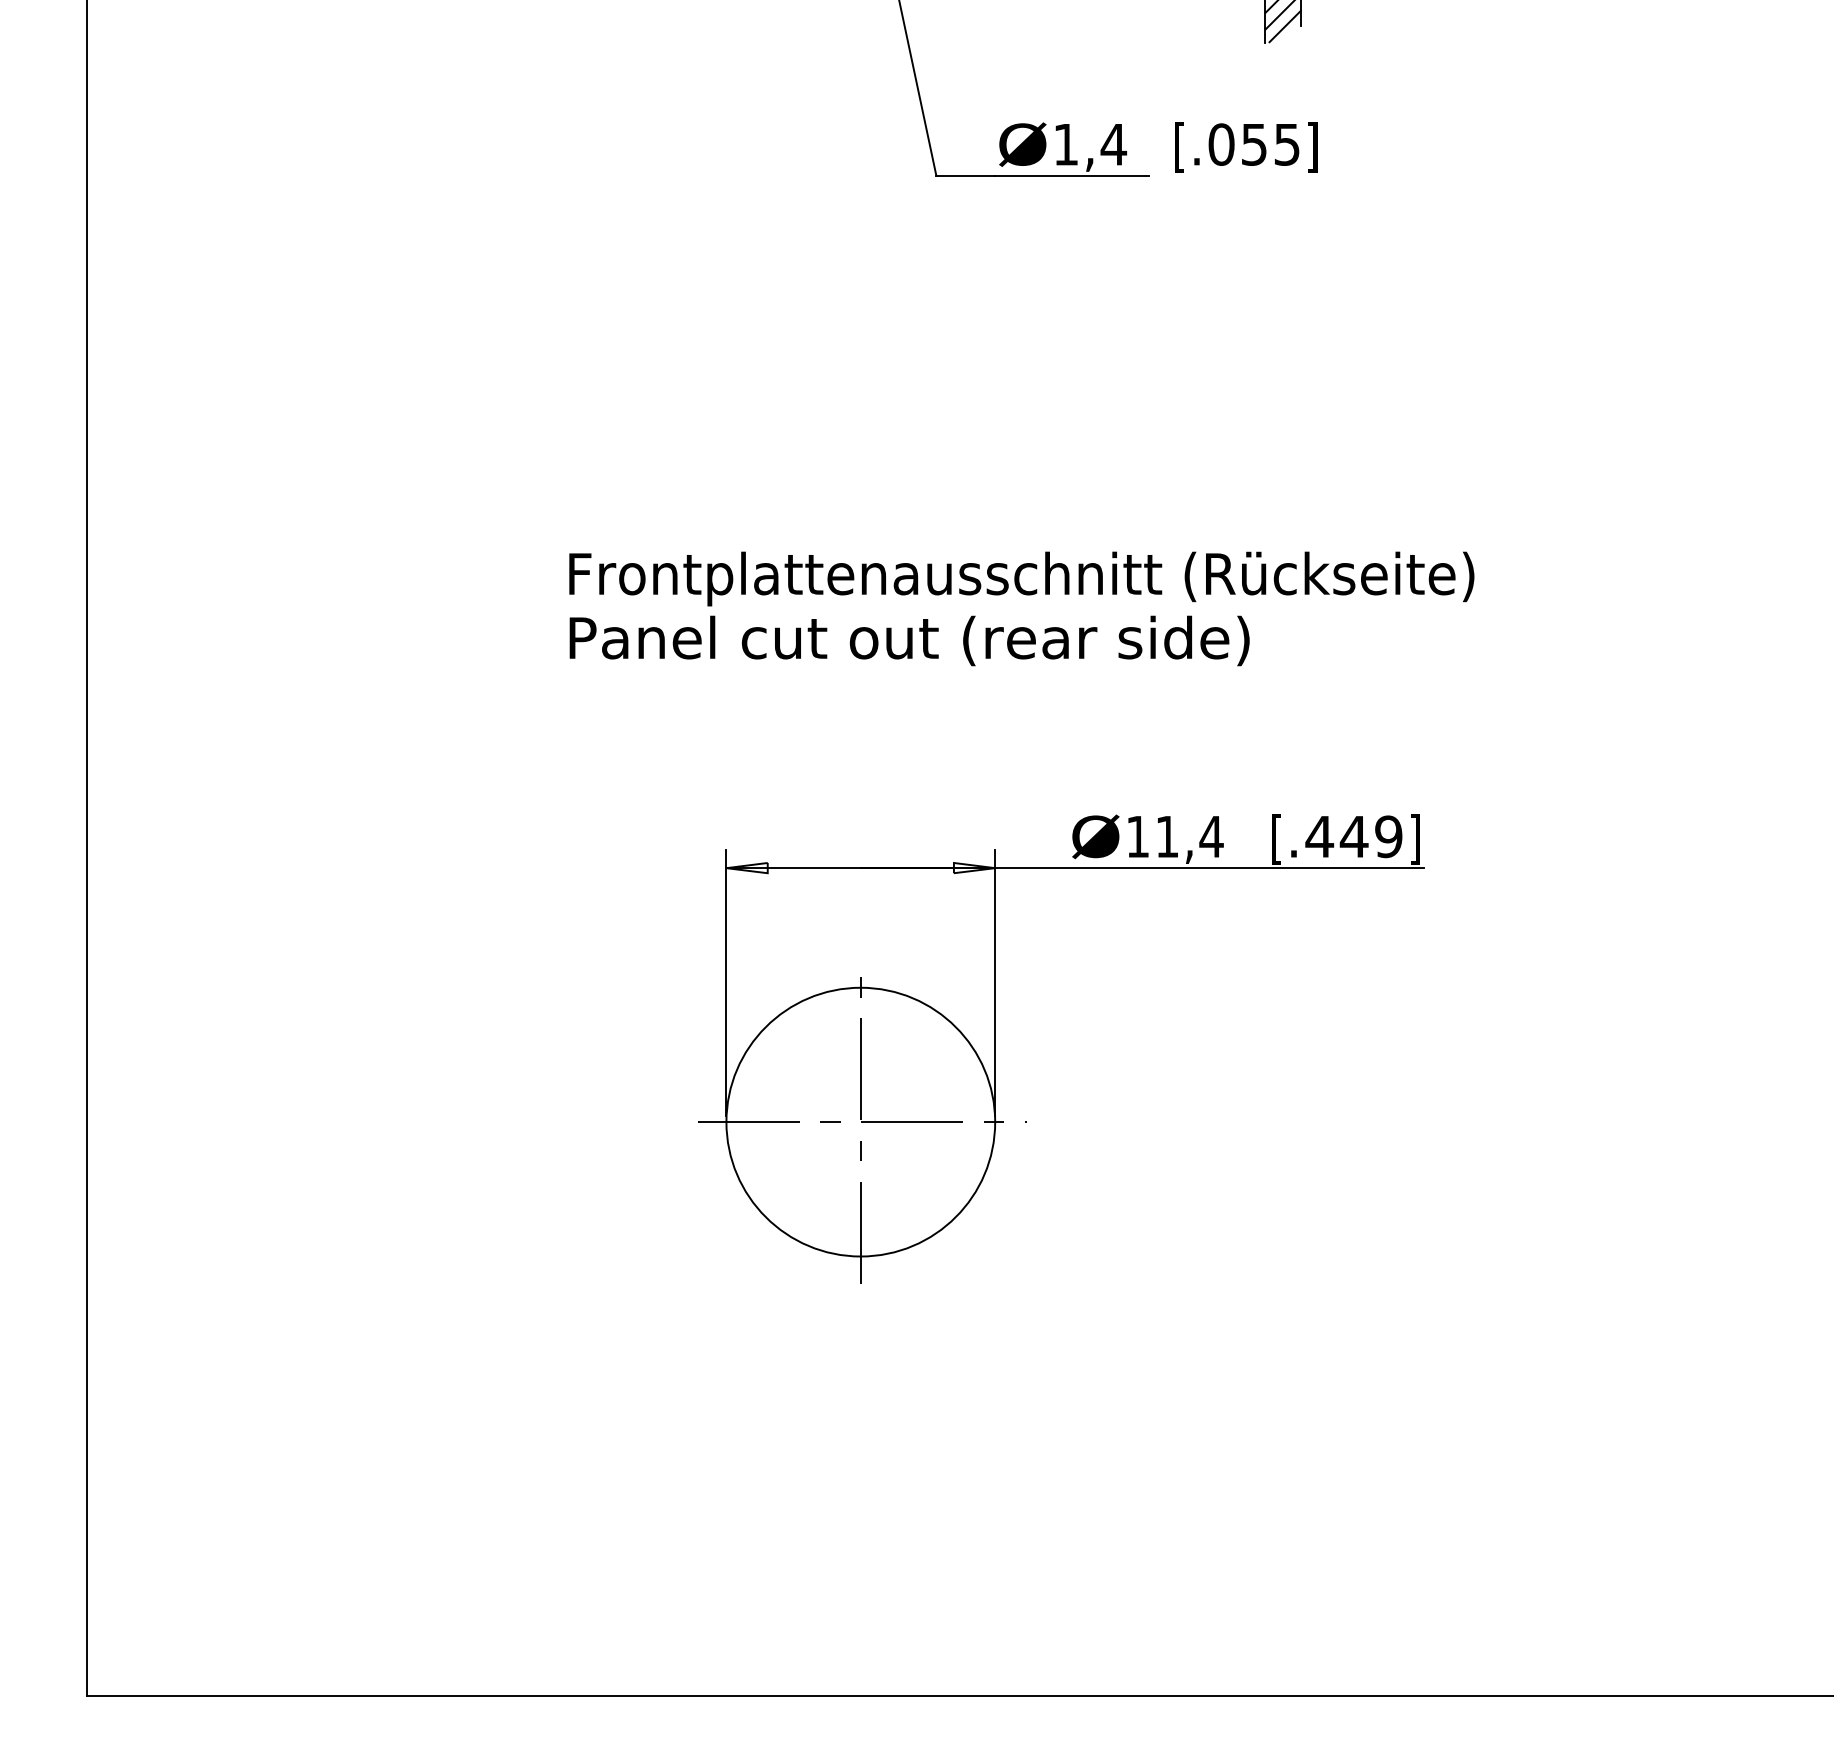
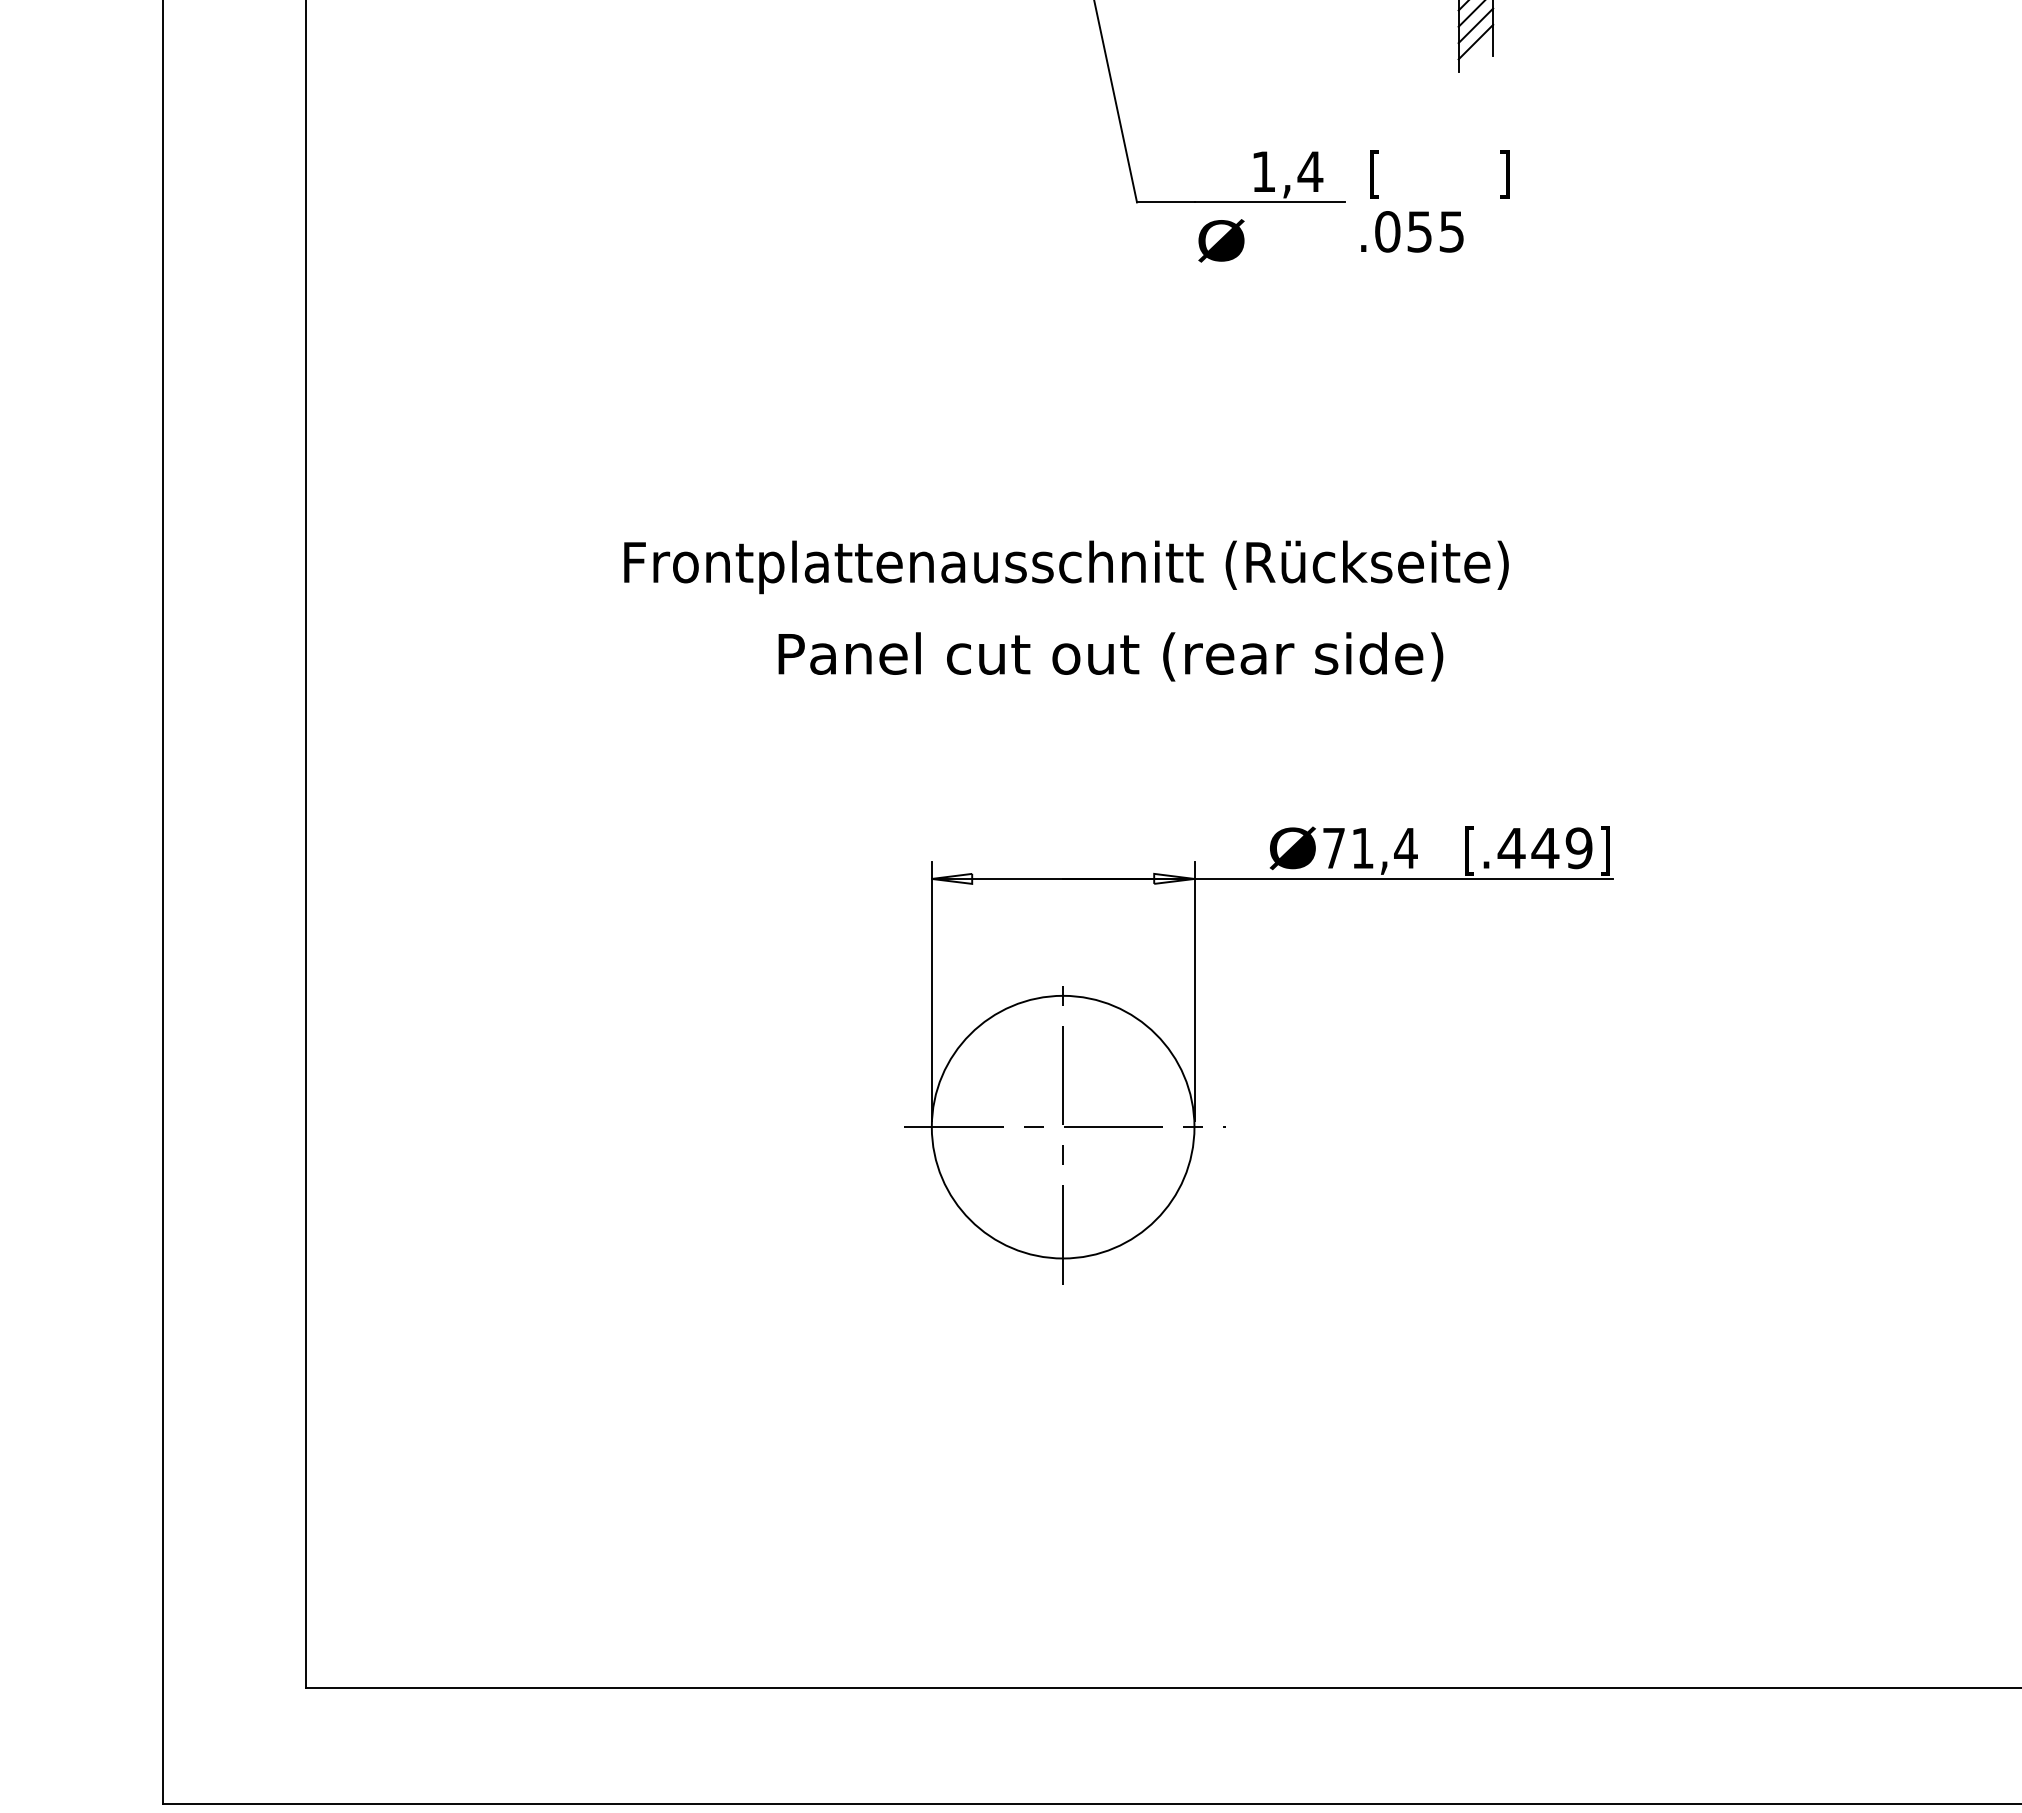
line: (1284, 26) -> (1477, 56), removed
text: (1022, 144) -> (1221, 240), moved
text: (1246, 144) -> (1412, 231), moved
text: (1021, 579) -> (1066, 567), moved
text: (1137, 837) -> (1333, 848), 11,4 -> 71,4

